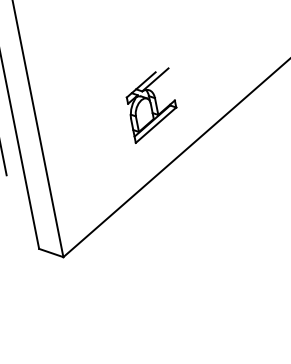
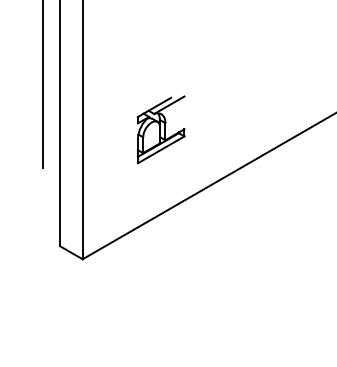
part: (151, 105) -> (160, 129), moved

